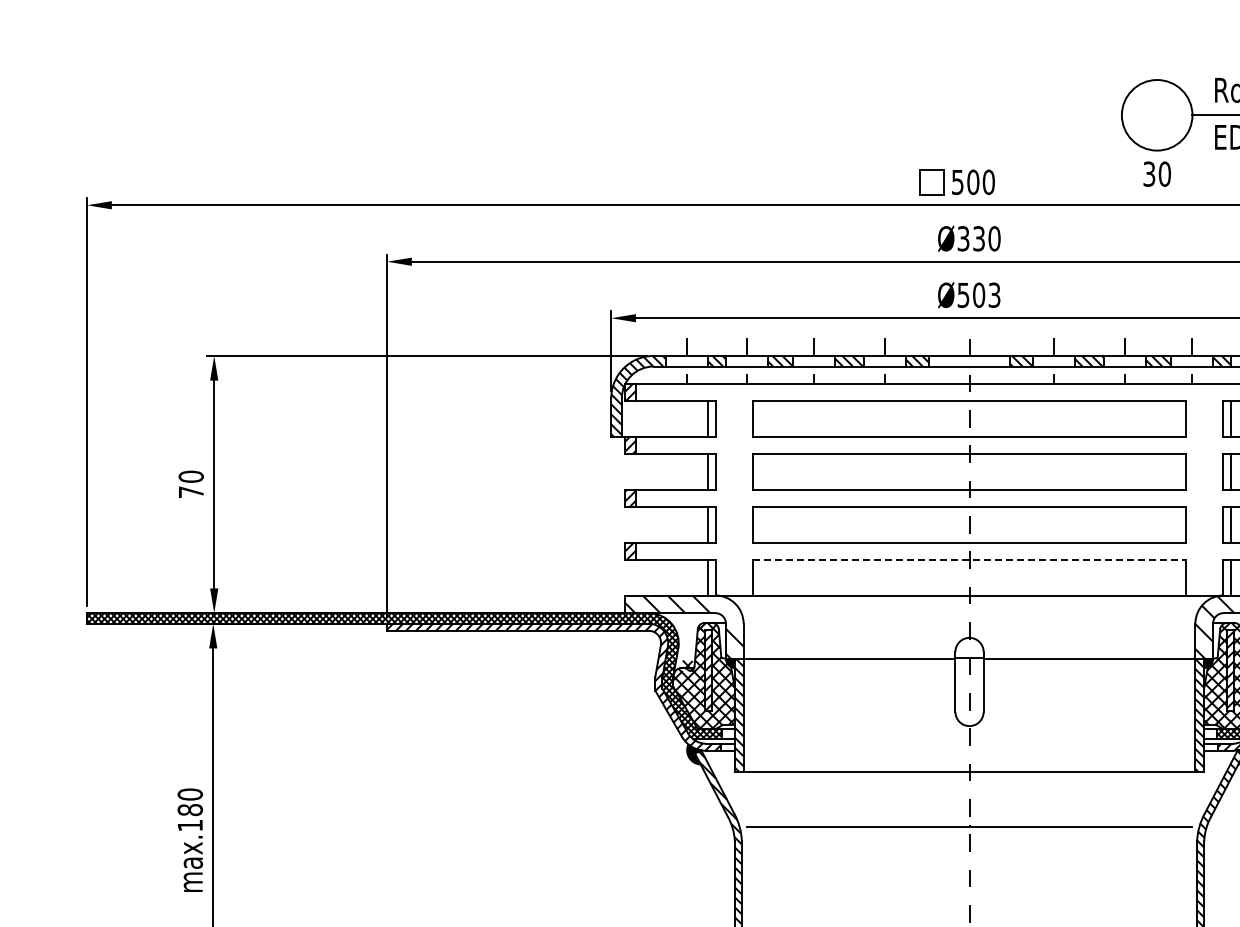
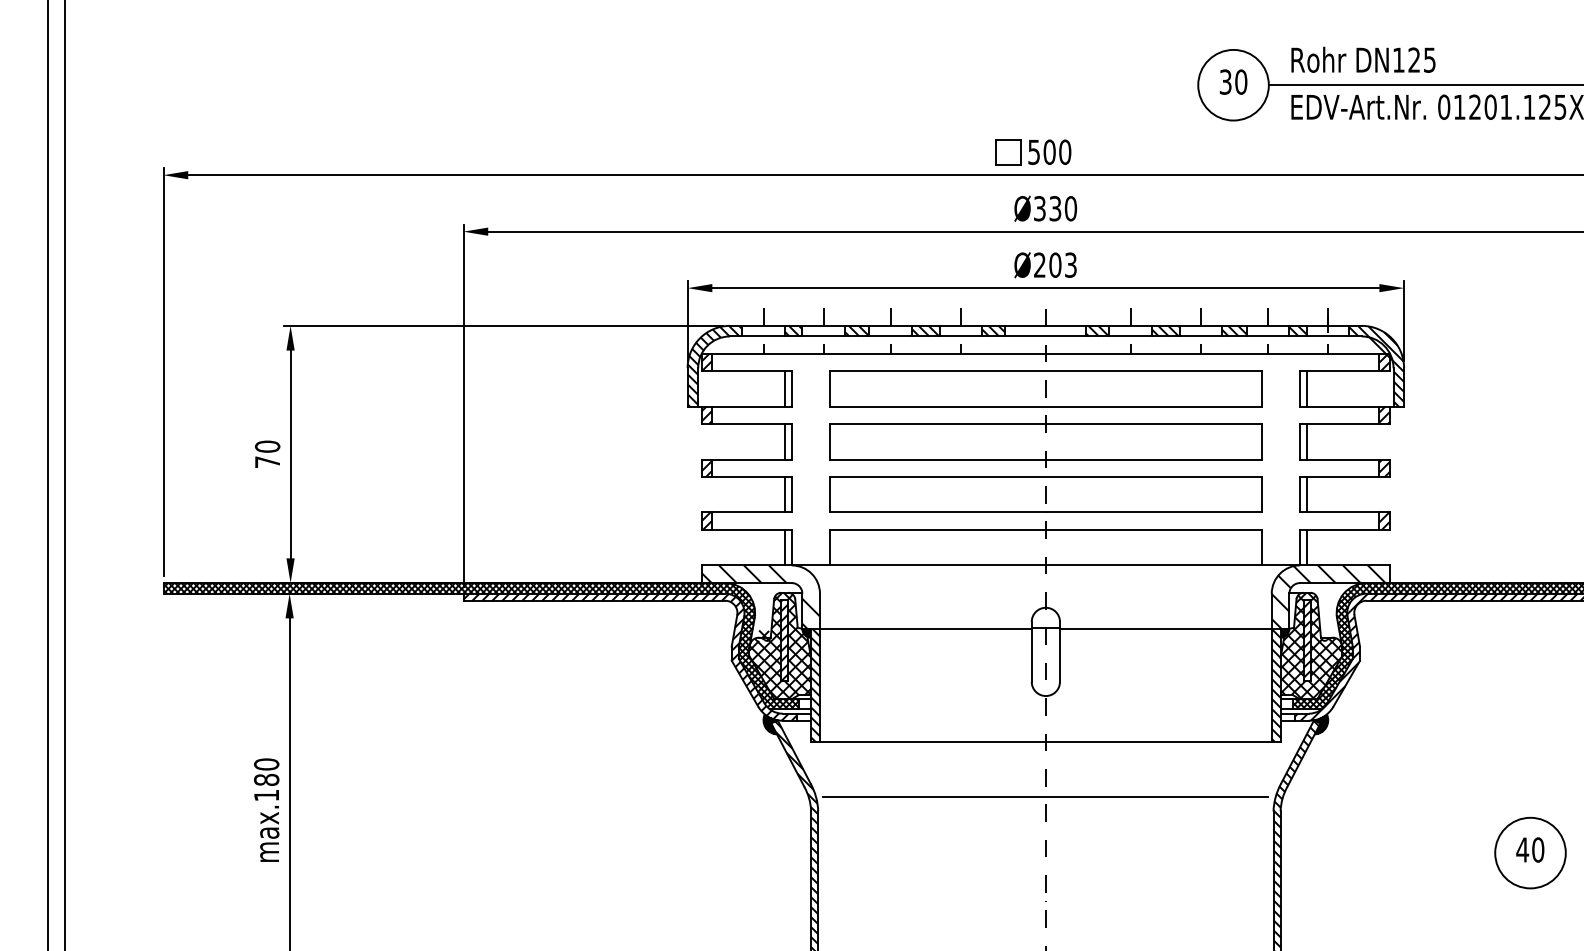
text: (1157, 173) -> (1233, 81), moved
text: (963, 294) -> (1039, 264), Ø503 -> Ø203
line: (970, 560) -> (1046, 530), dashed -> solid

